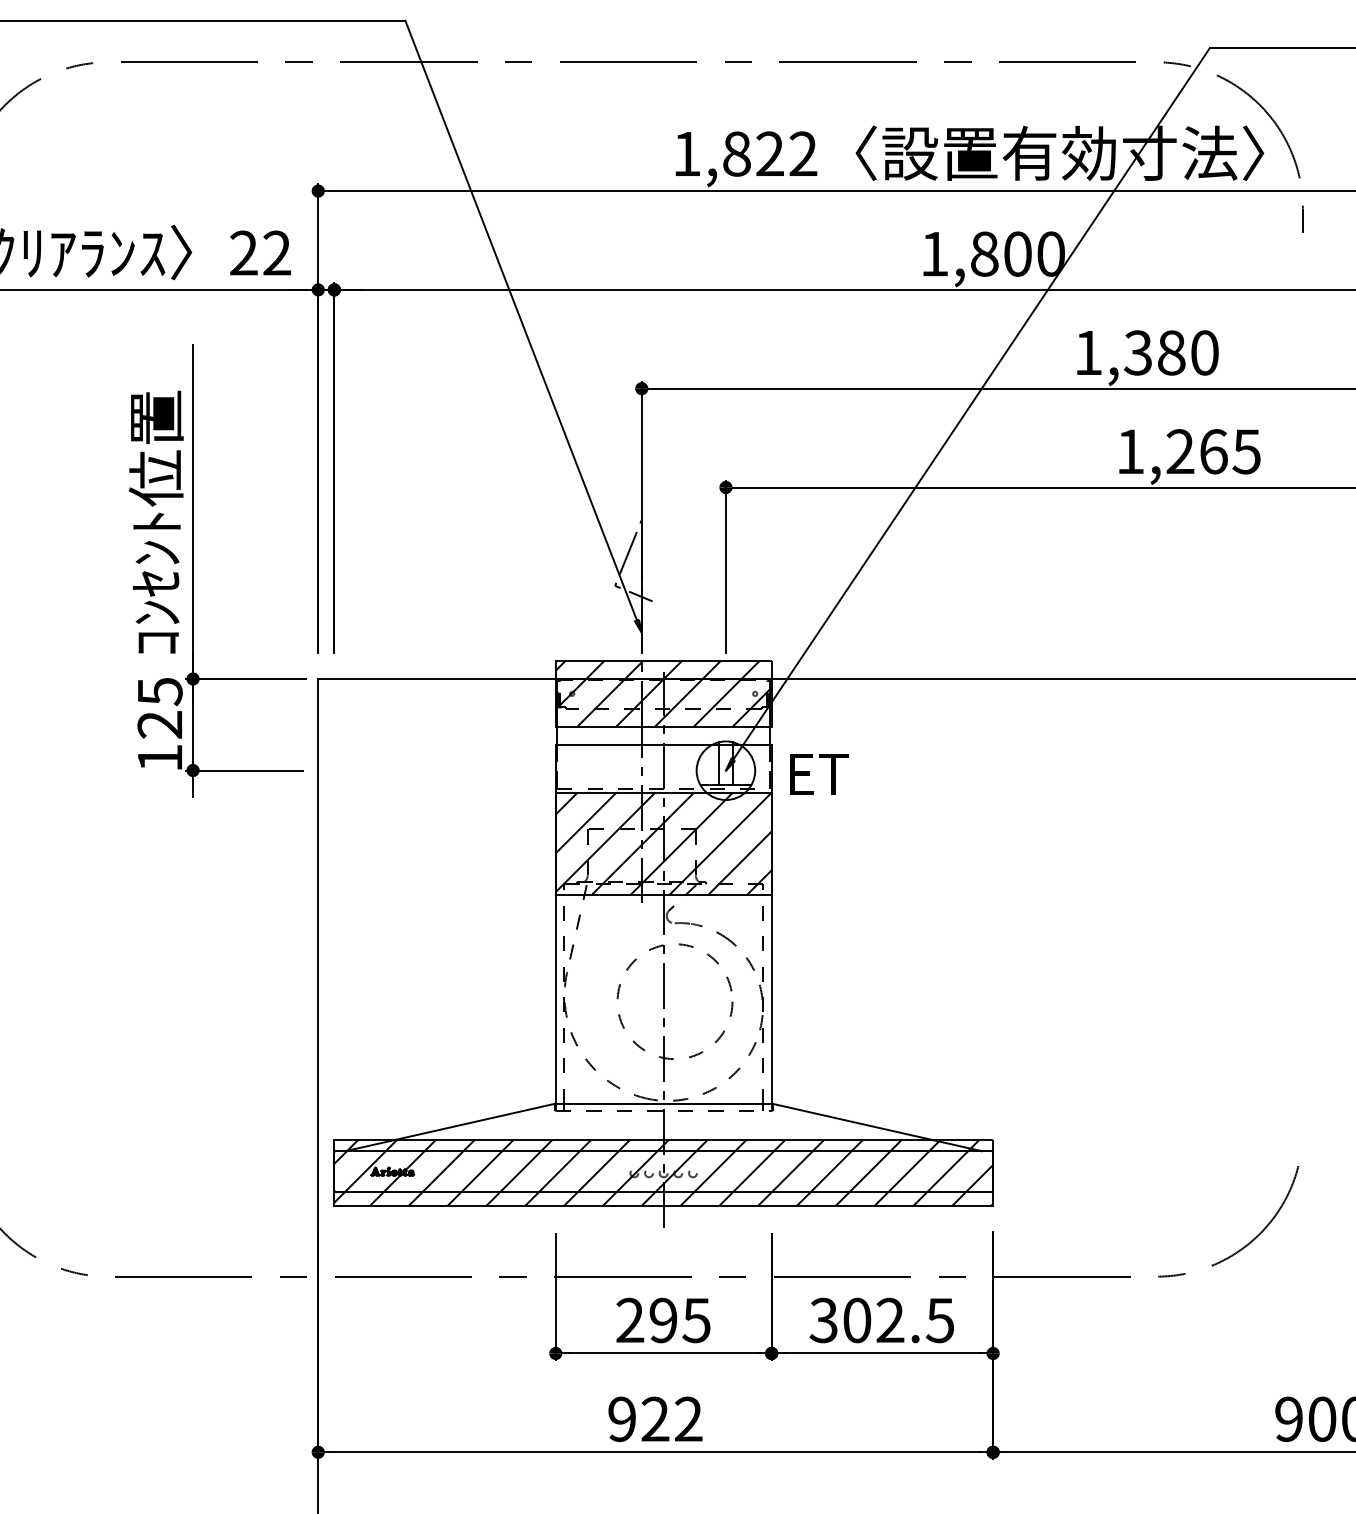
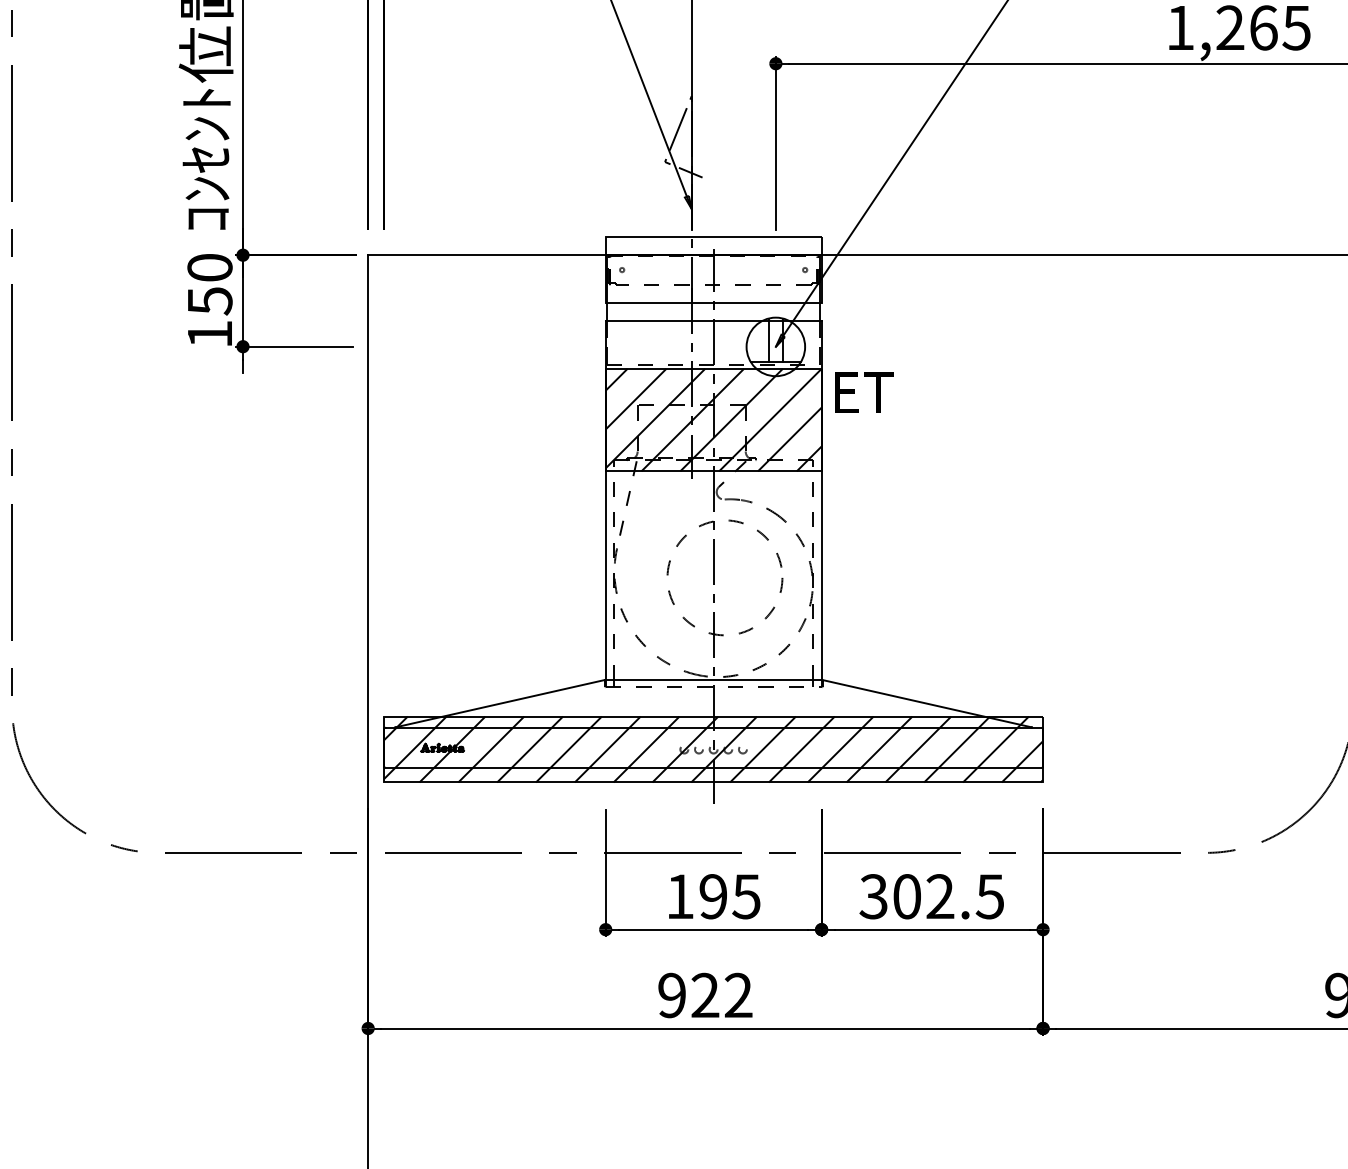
hatch: (663, 693) -> (713, 269), removed
text: (159, 708) -> (209, 284), 125 -> 150
text: (819, 774) -> (864, 392), moved
text: (630, 1319) -> (680, 895), 295 -> 195

